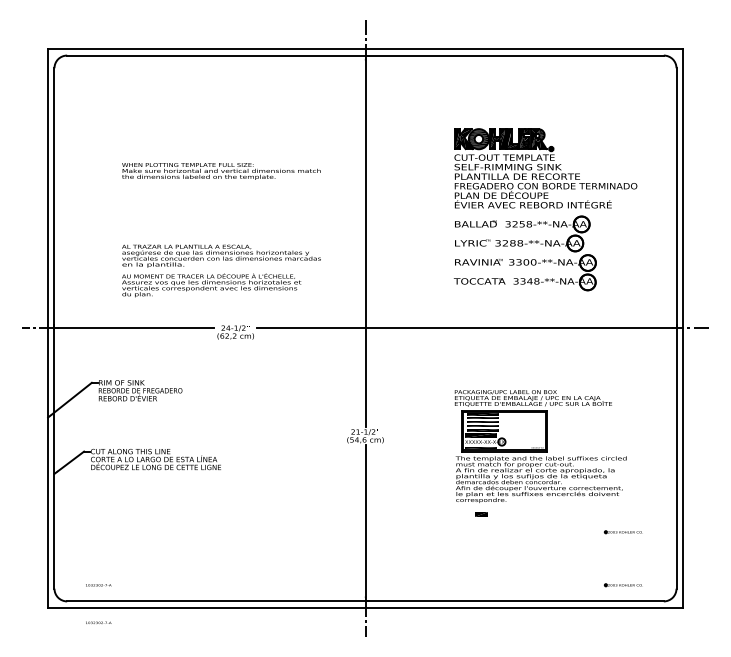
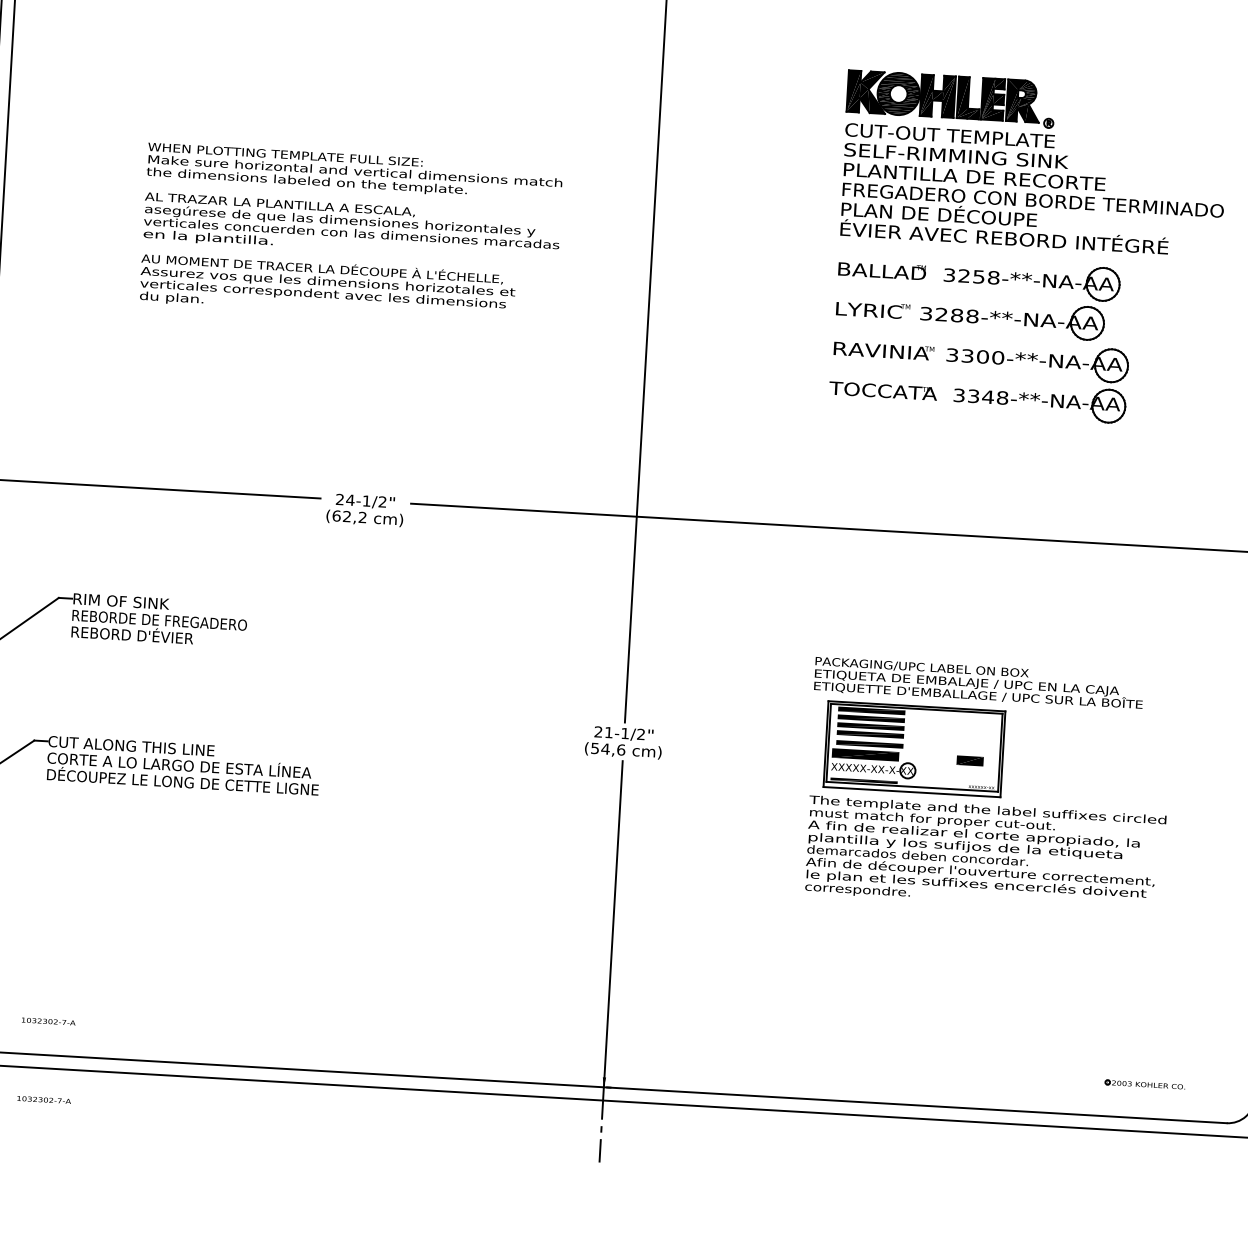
part: (545, 209) -> (1029, 248), moved
text: (221, 270) -> (350, 257), moved
part: (481, 514) -> (970, 760), moved
part: (622, 532) -> (1148, 974), removed

